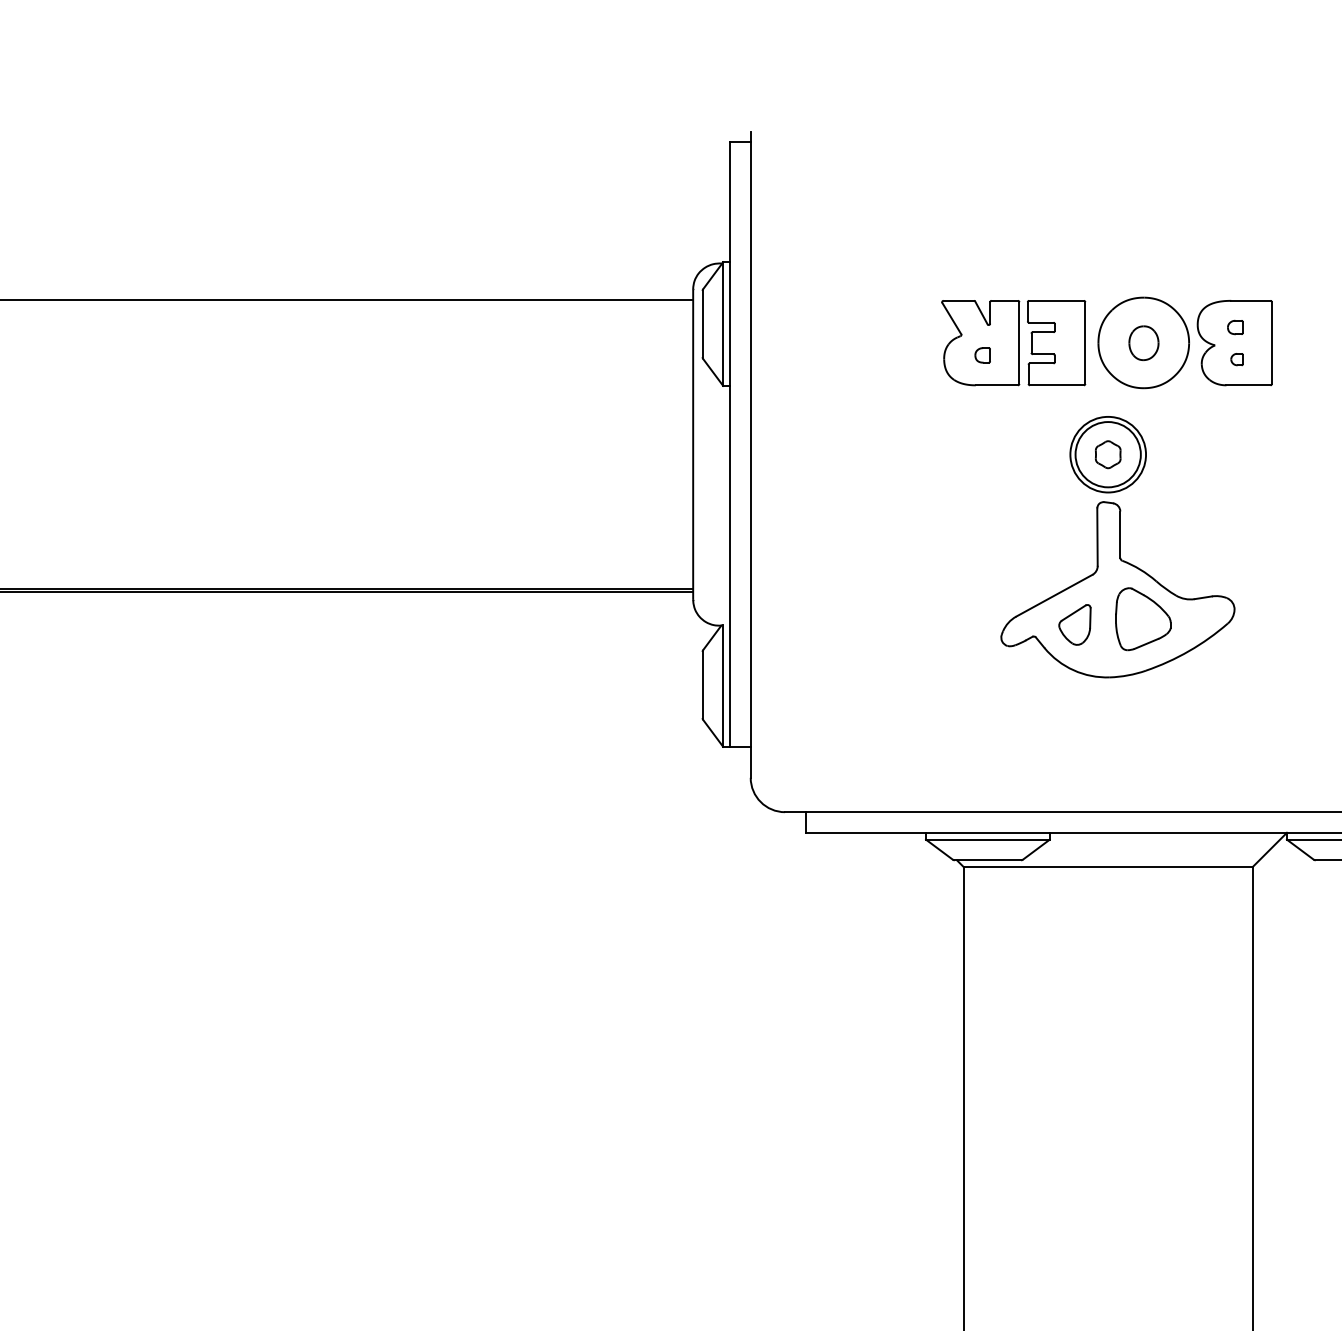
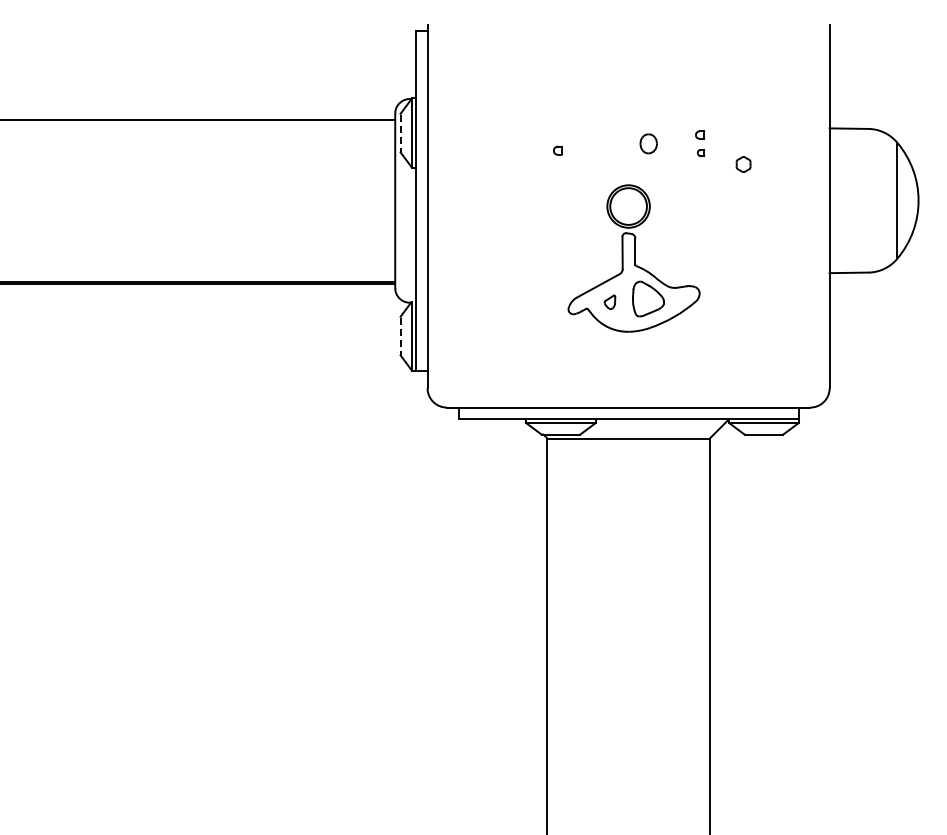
line: (702, 324) -> (400, 133), solid -> dashed
part: (1106, 342) -> (627, 143), removed
part: (1107, 454) -> (743, 164), moved
part: (1074, 625) -> (609, 302), size x0.6
line: (702, 685) -> (400, 336), solid -> dashed

